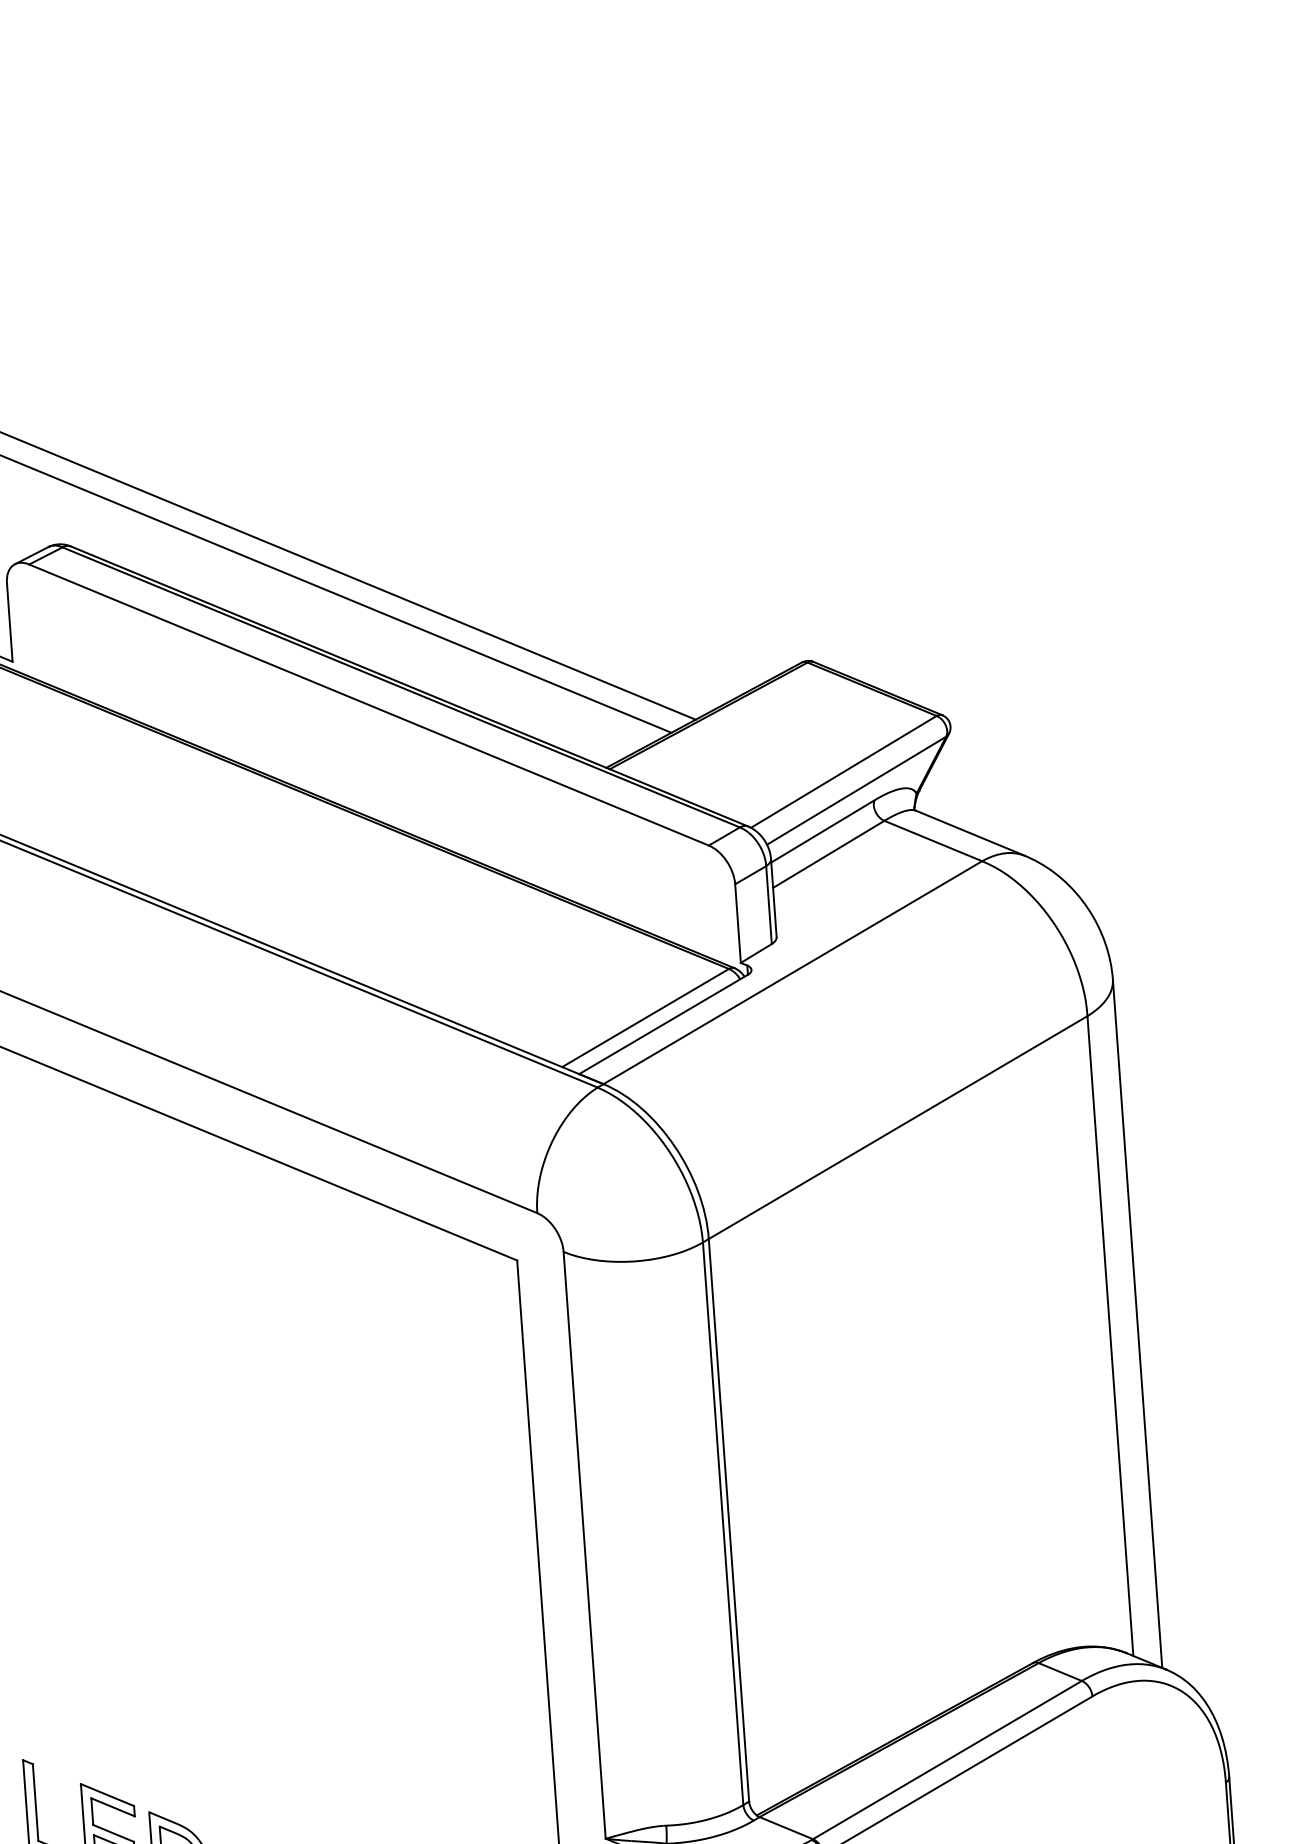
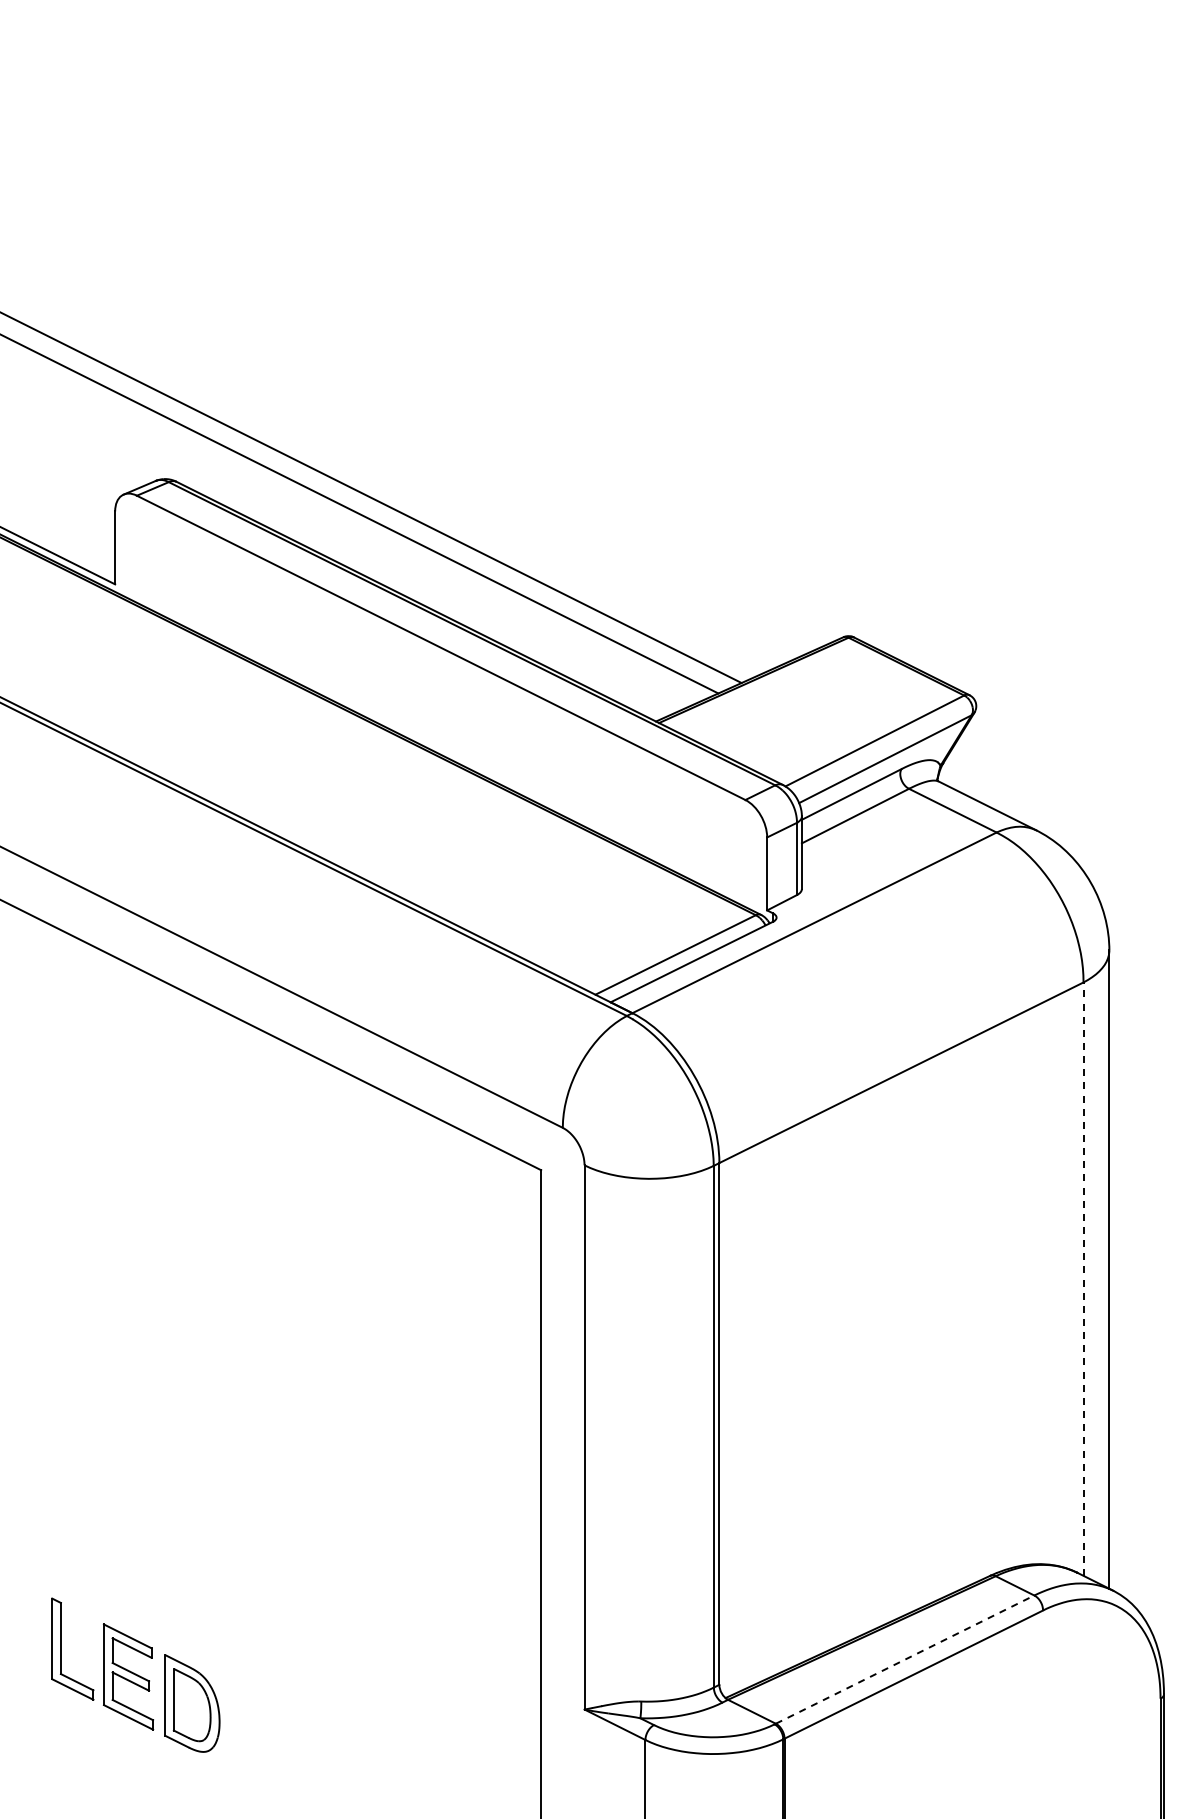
line: (1110, 1336) -> (1083, 1279), solid -> dashed
line: (947, 1759) -> (905, 1659), solid -> dashed

